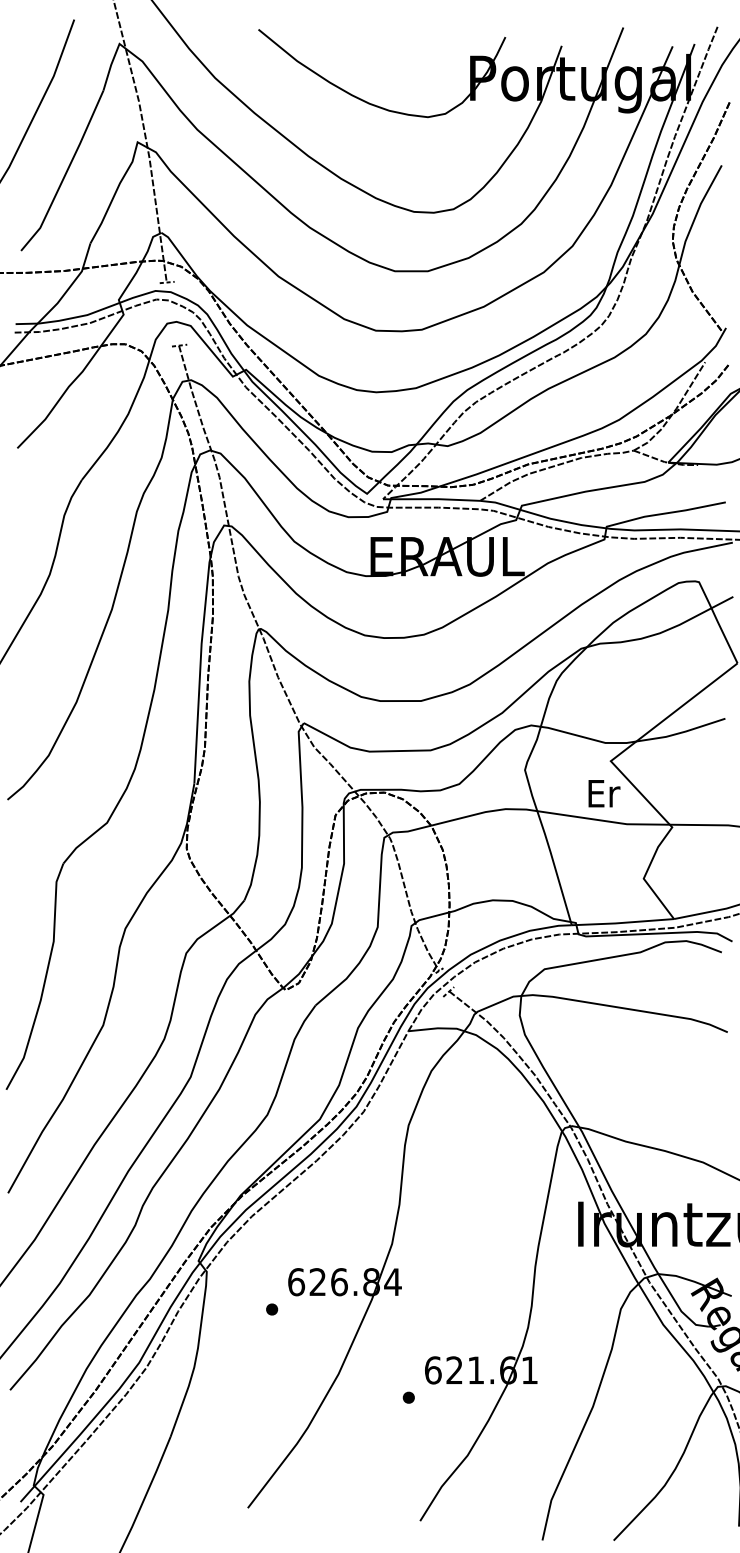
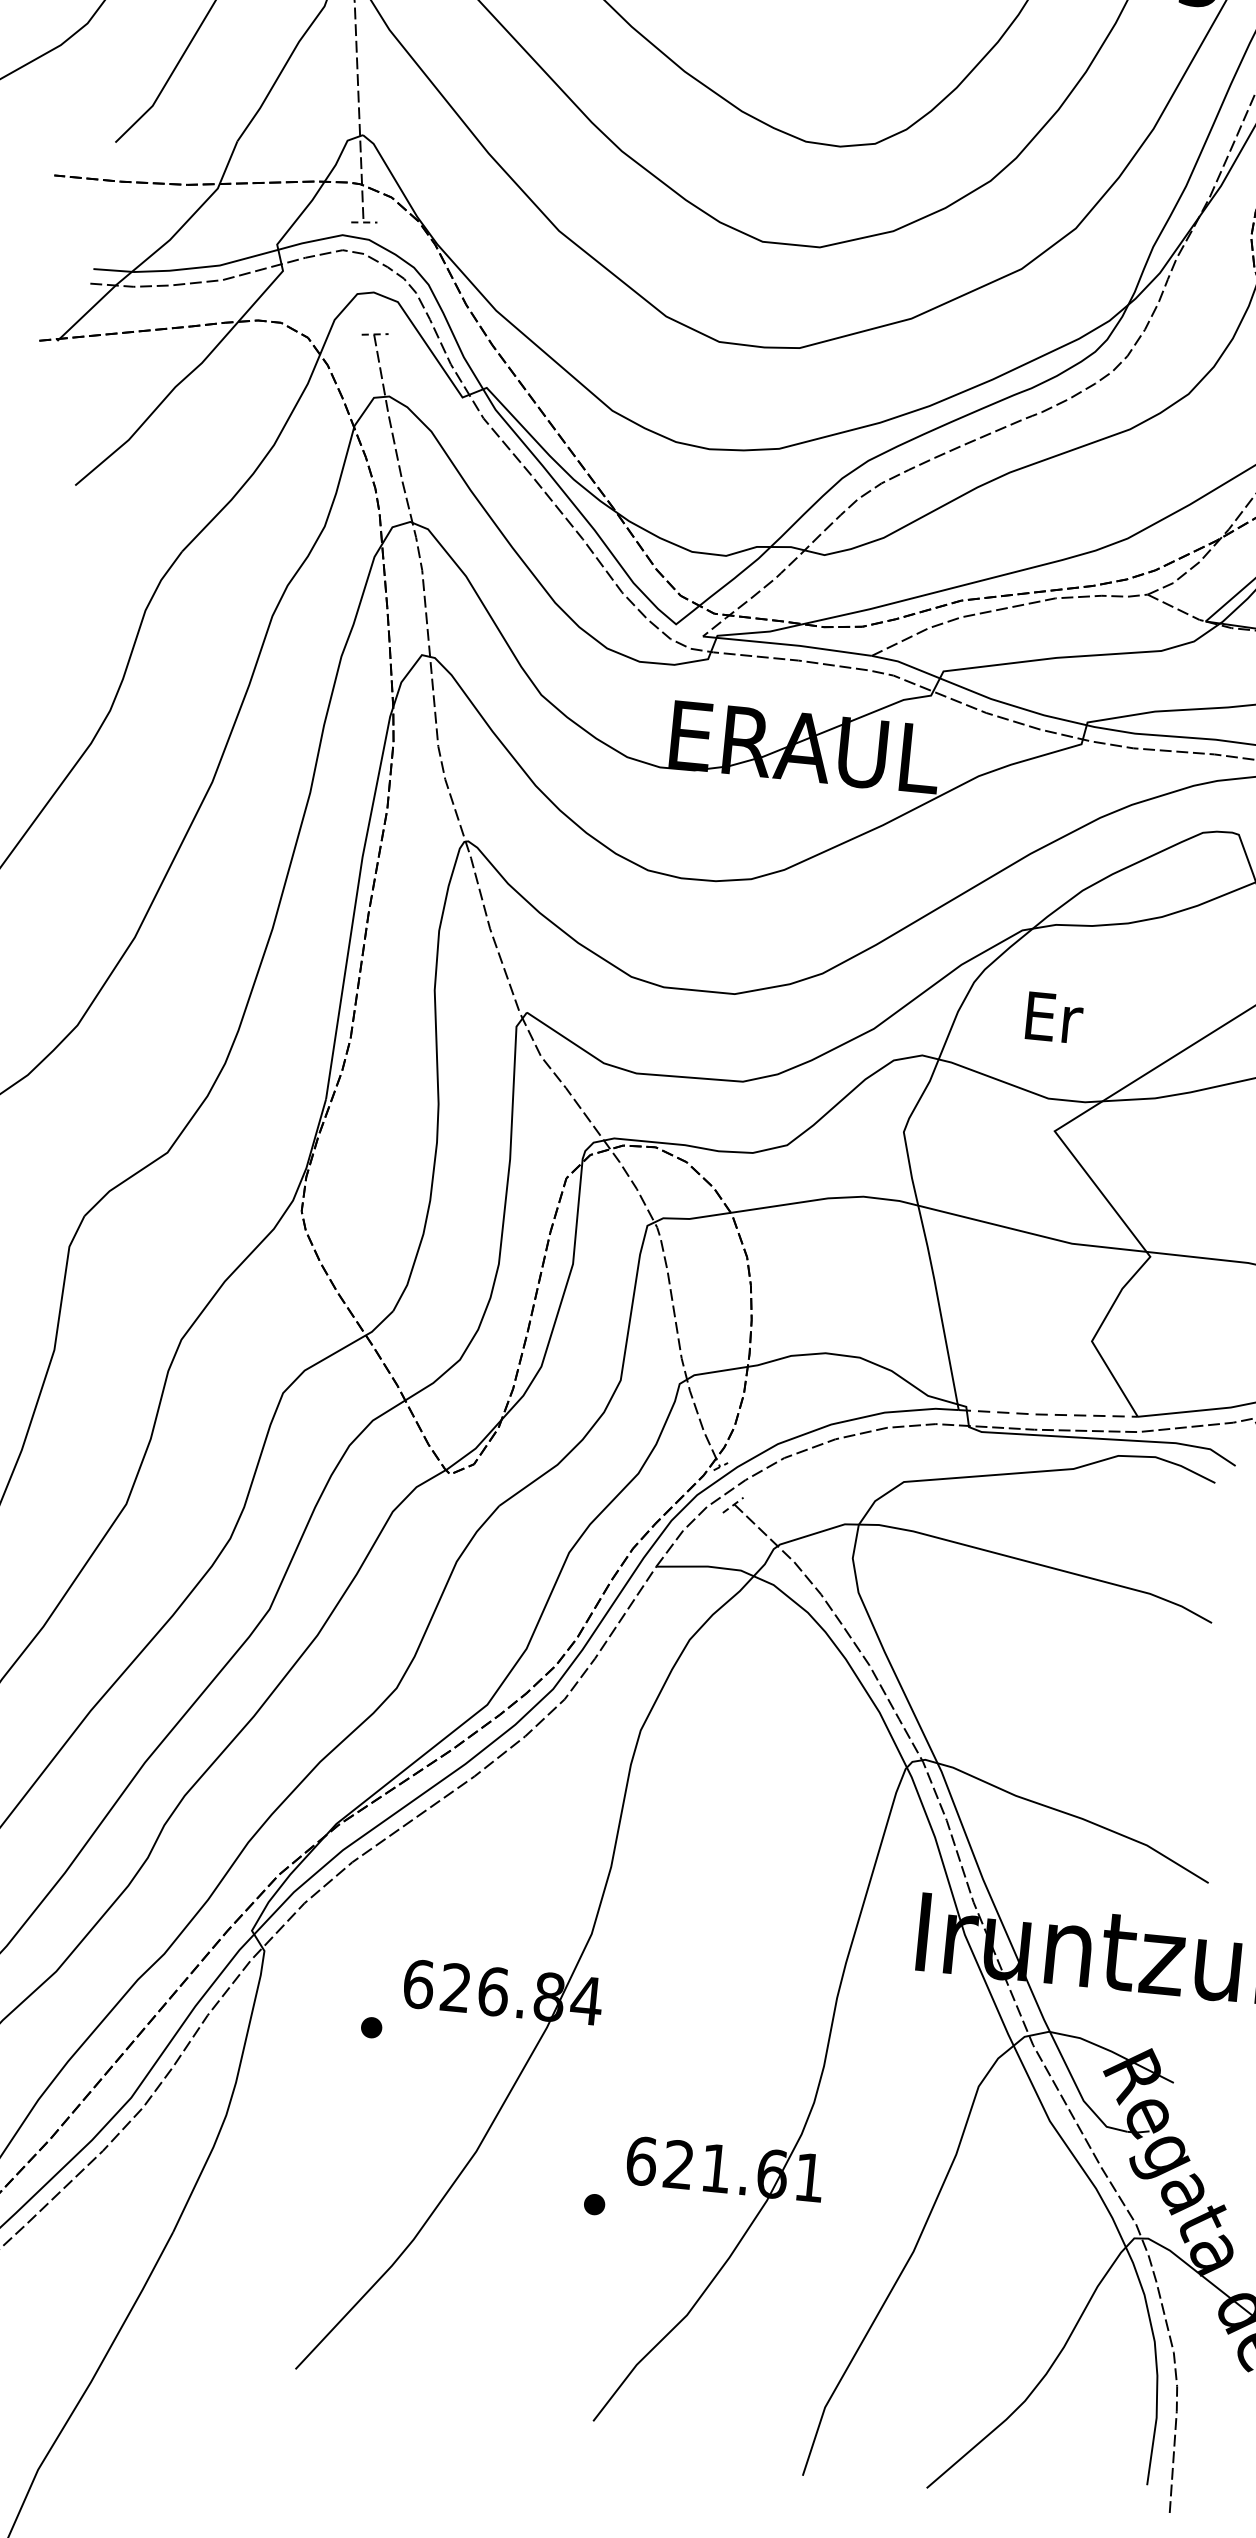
text: (604, 793) -> (1054, 1017), moved
line: (622, 922) -> (1047, 1413), solid -> dashed

